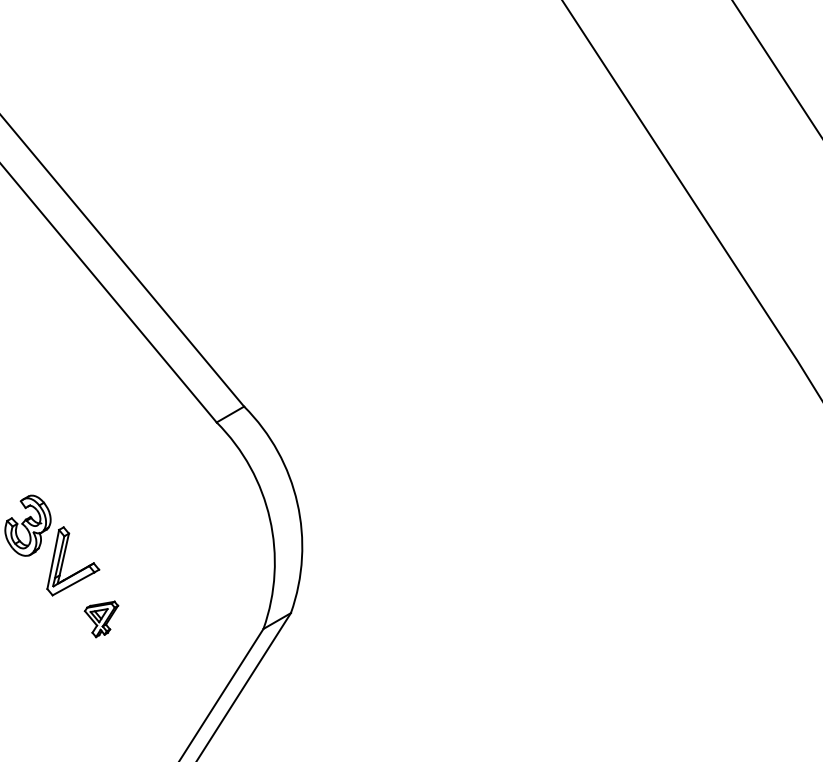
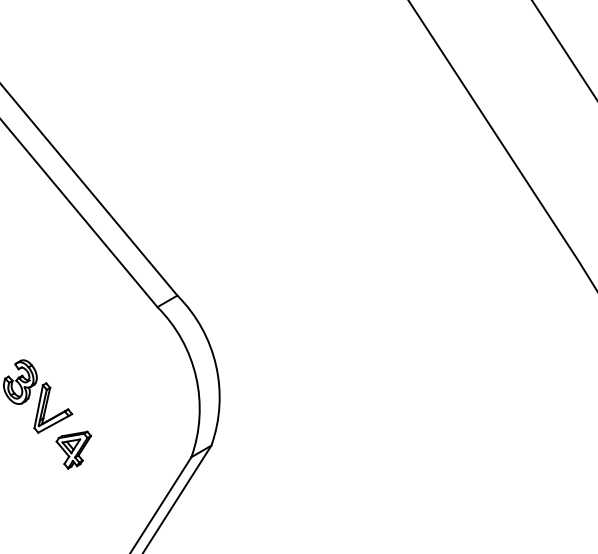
part: (101, 619) -> (73, 450), size x1.43

